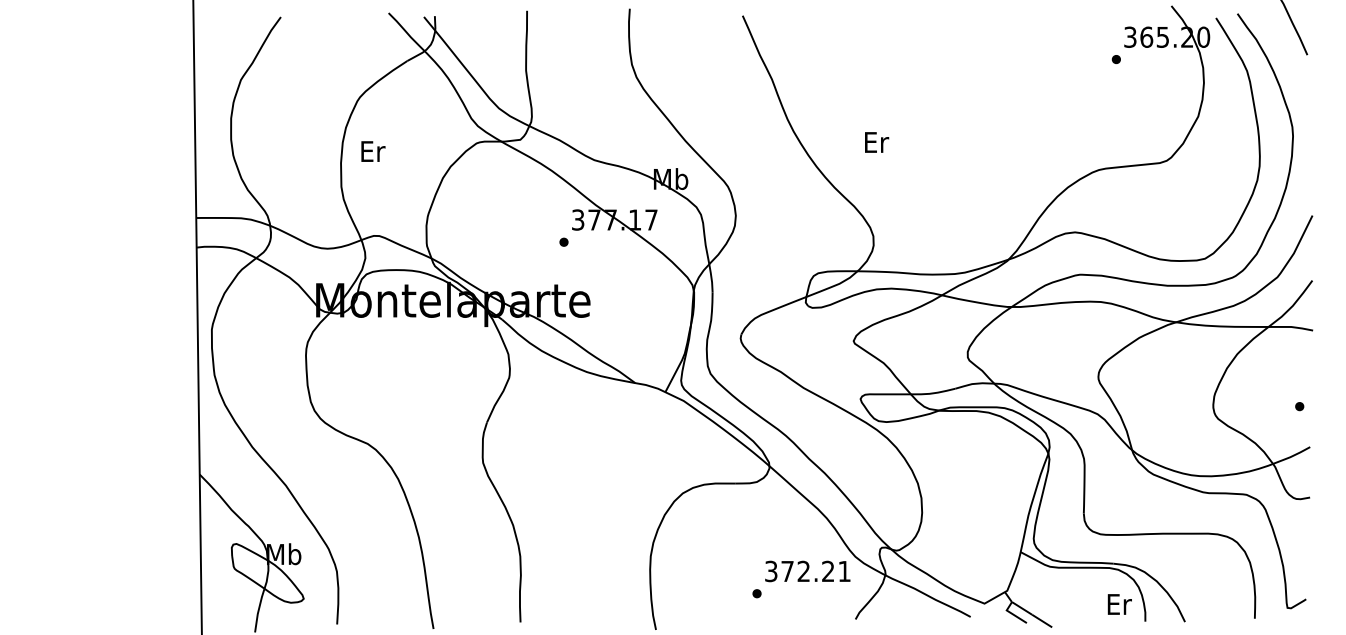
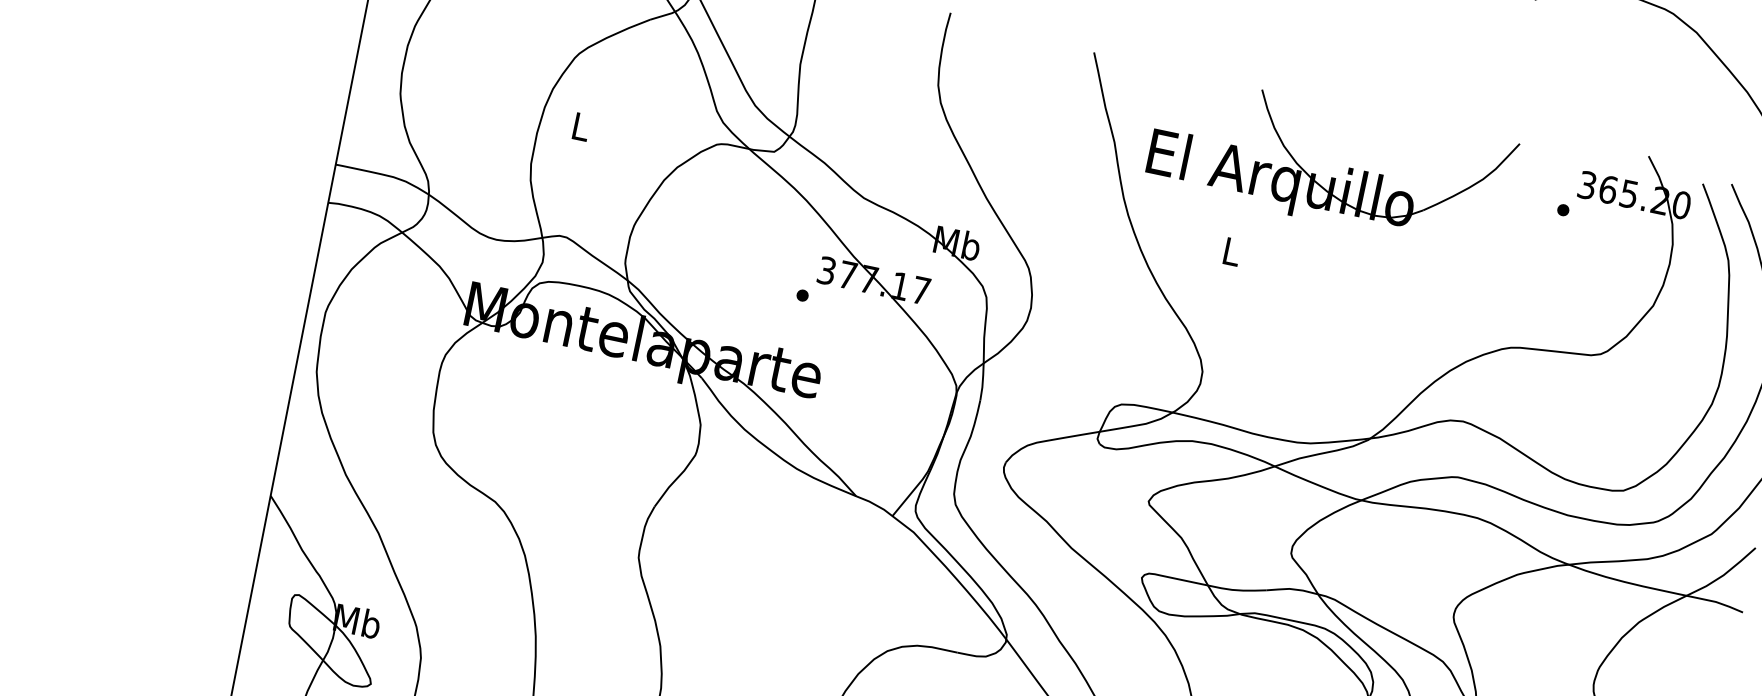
part: (938, 71) -> (1331, 177), added
text: (877, 142) -> (1233, 252), Er -> L
text: (373, 151) -> (581, 127), Er -> L

